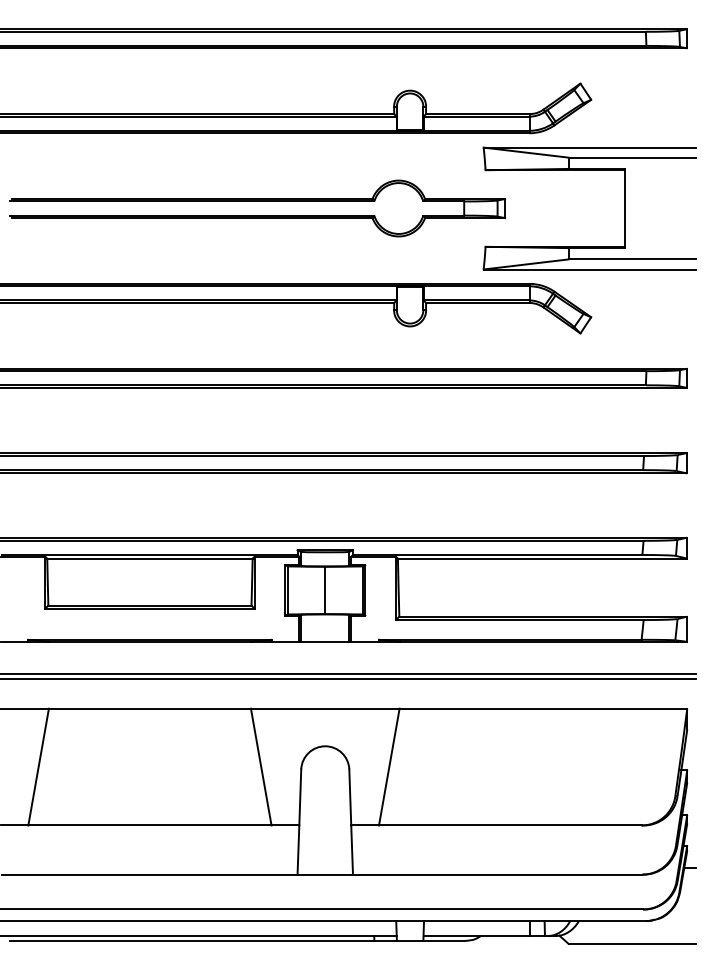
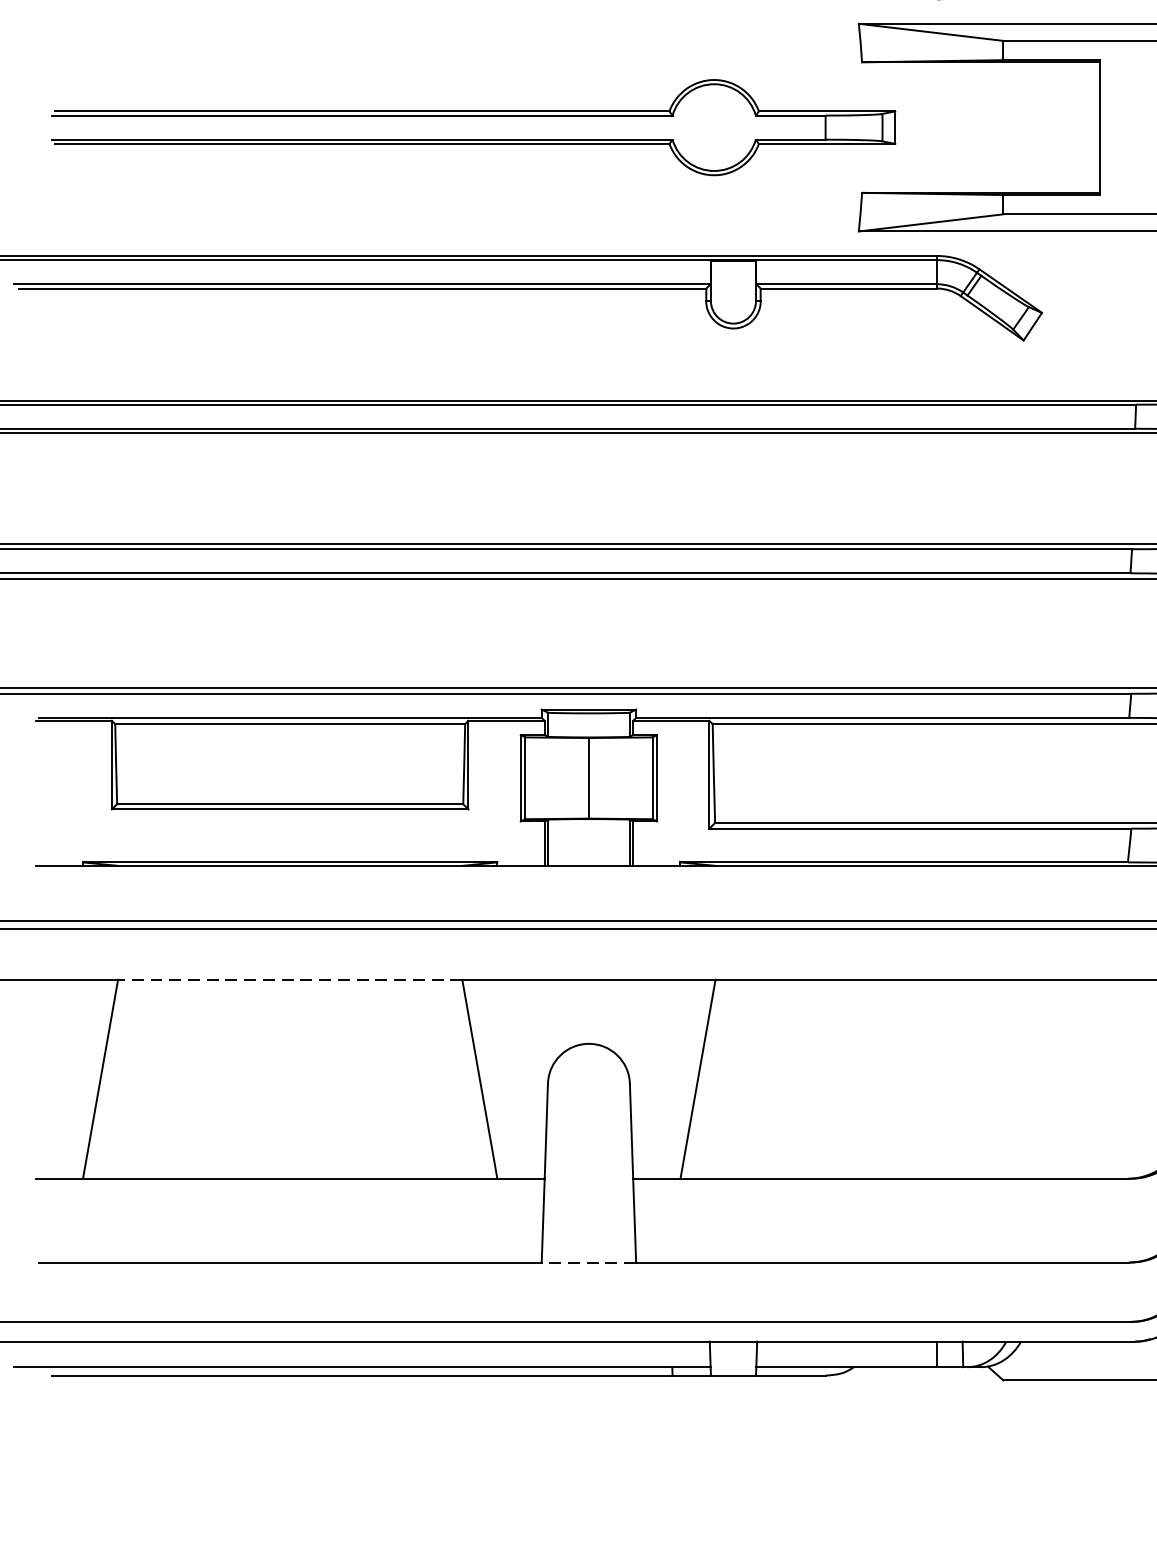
line: (149, 708) -> (289, 979), solid -> dashed
line: (325, 874) -> (589, 1262), solid -> dashed

